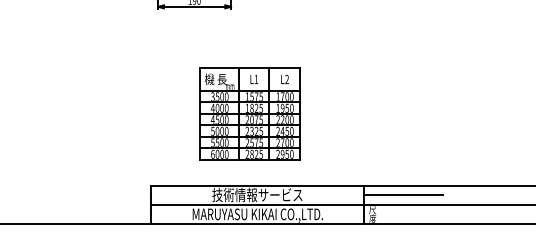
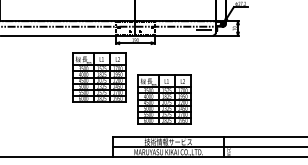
part: (126, 72) -> (99, 77), added
line: (402, 195) -> (244, 142), removed

